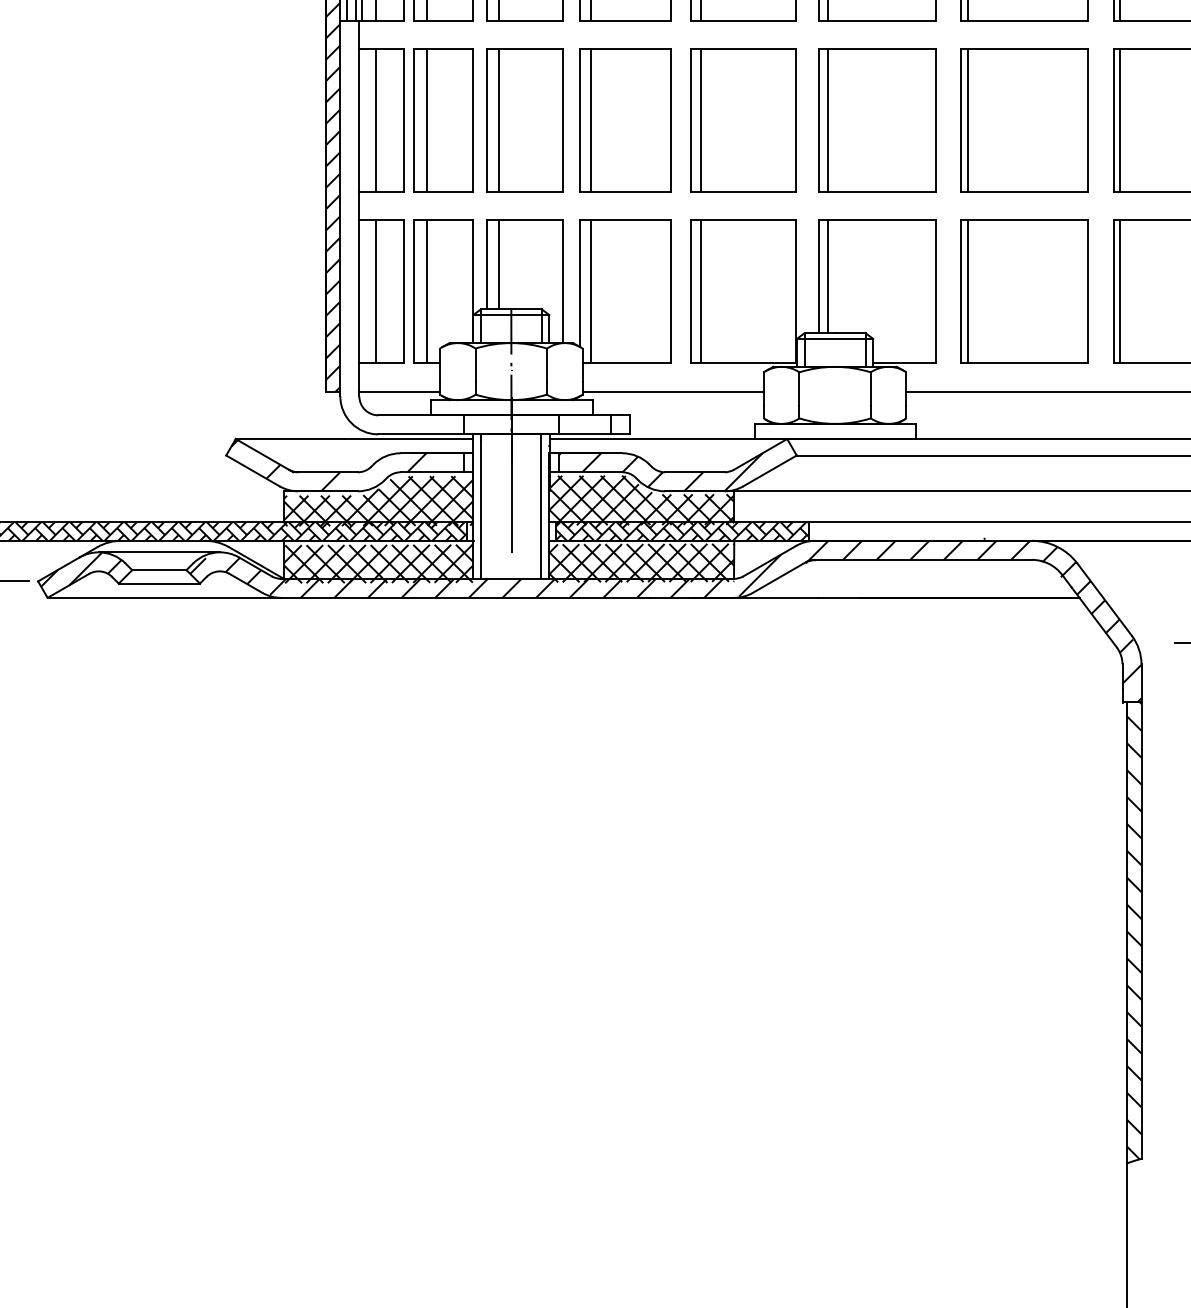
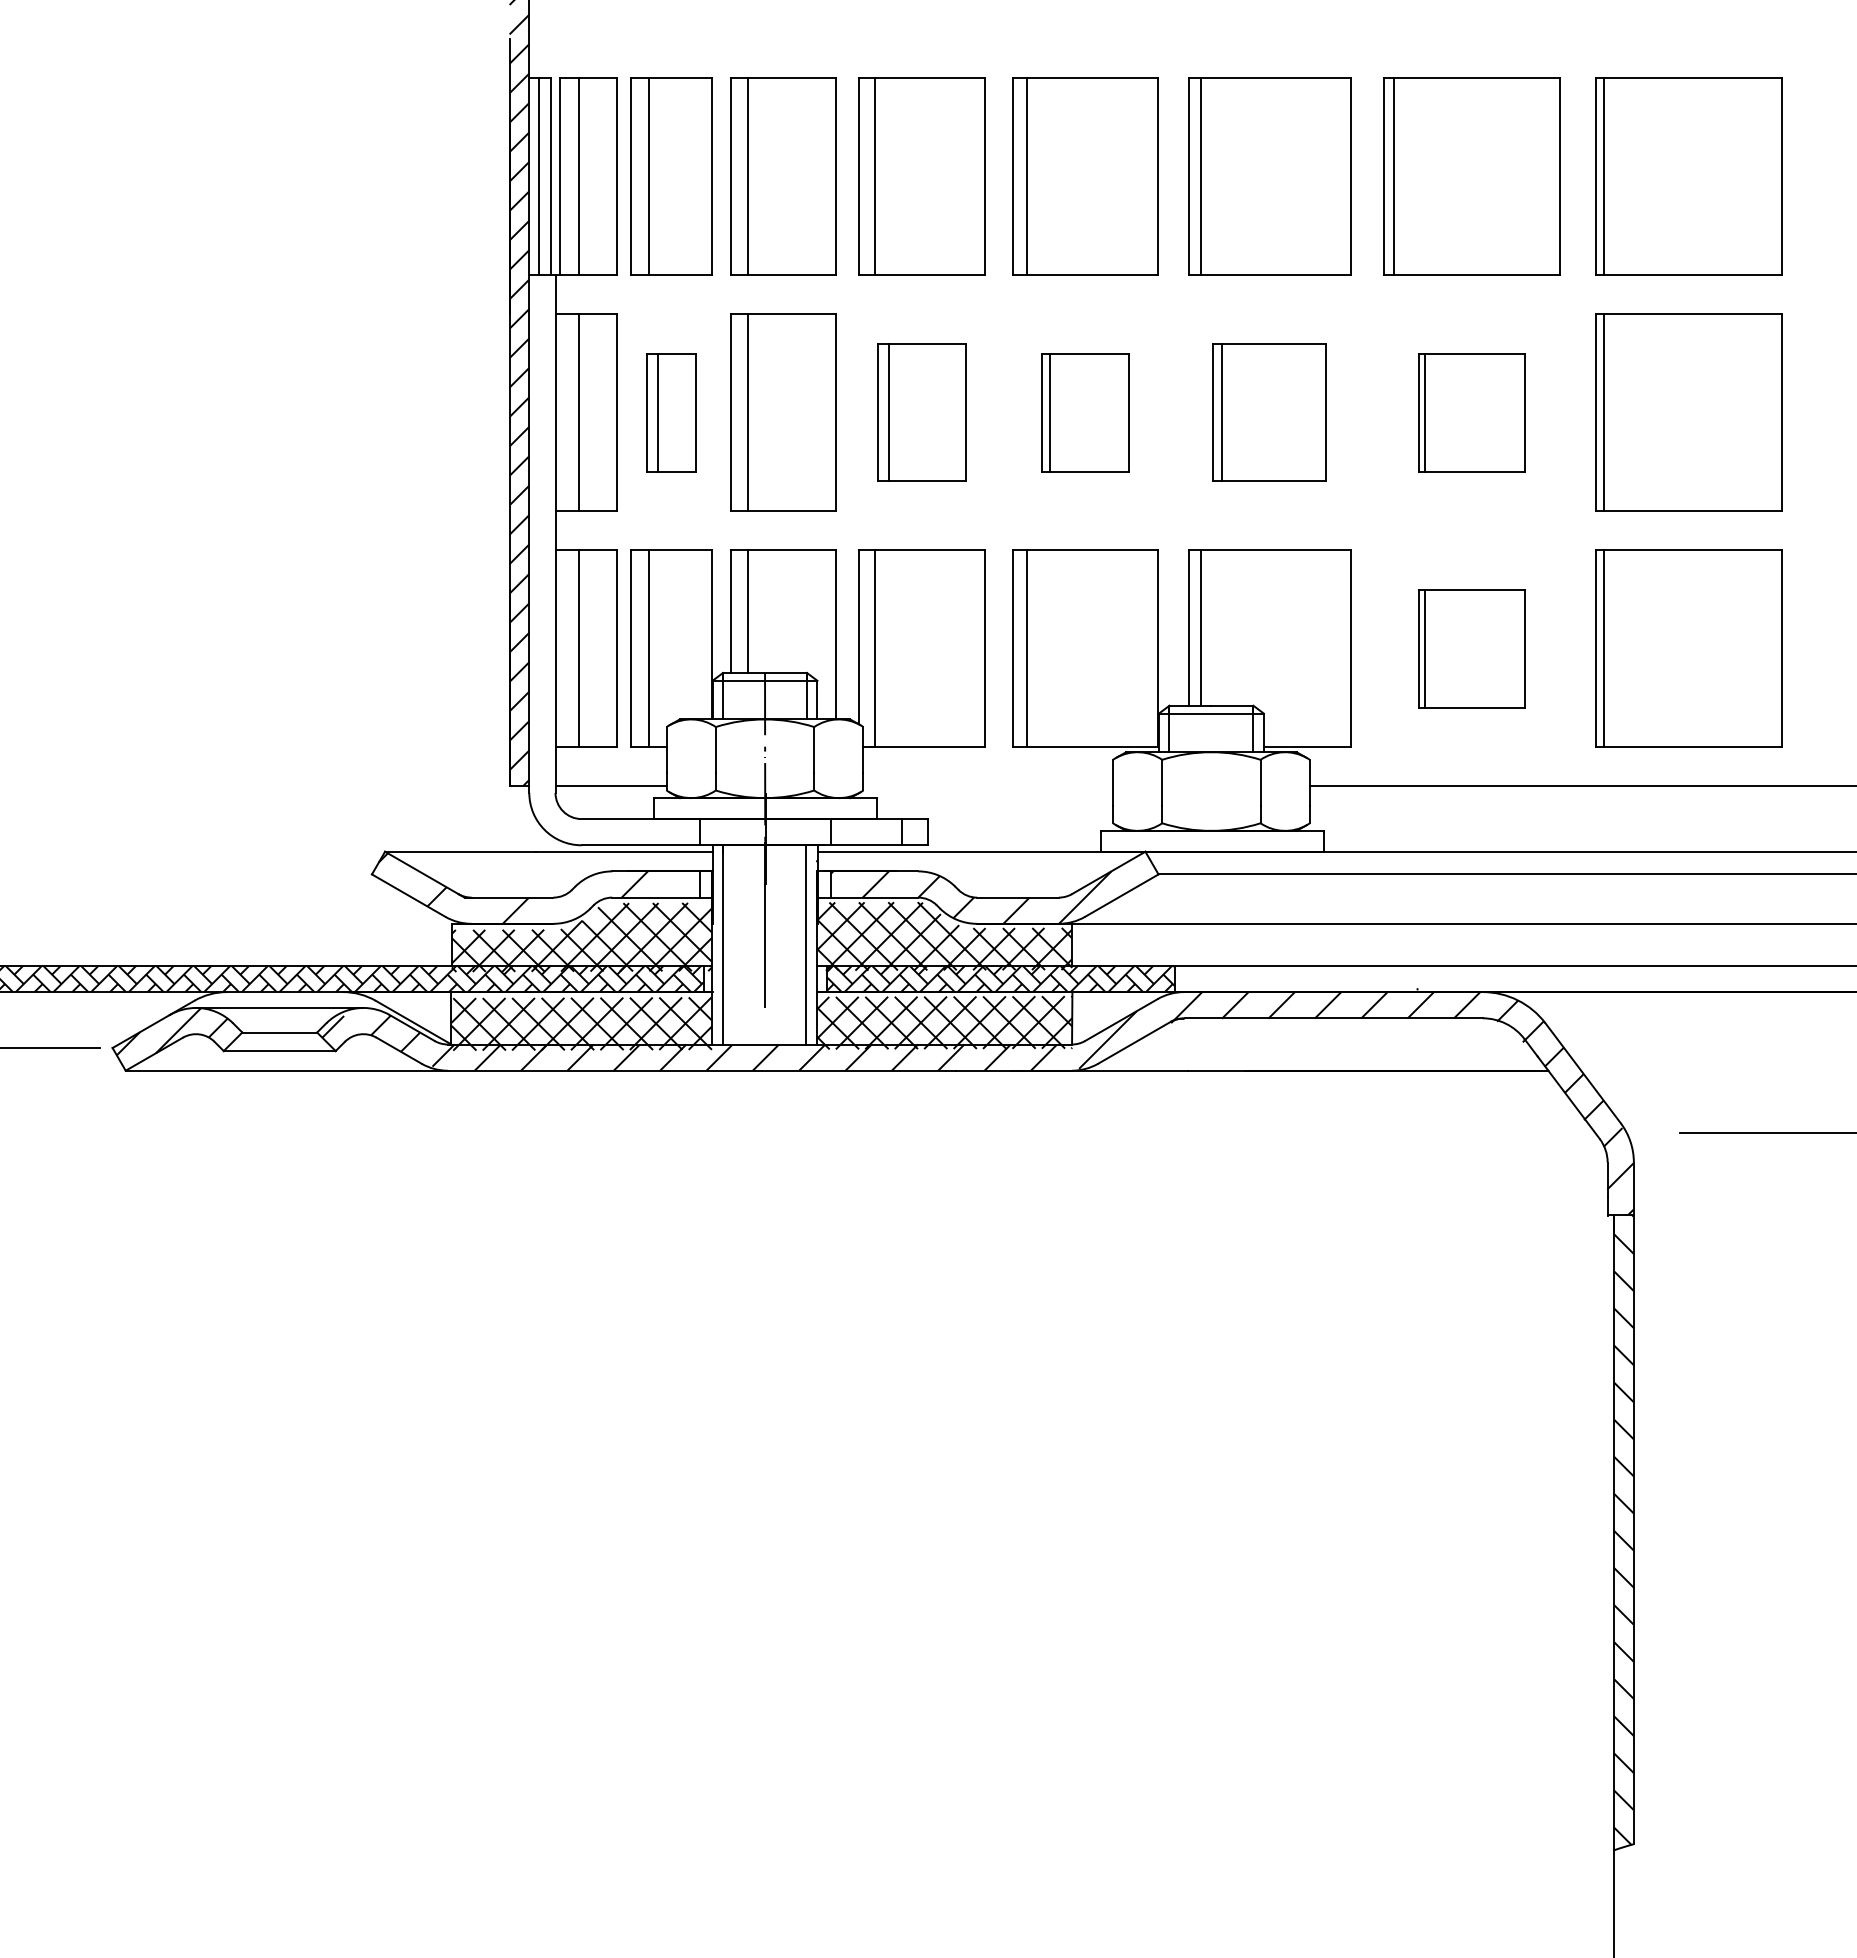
part: (443, 120) -> (671, 412), size x0.6
part: (624, 120) -> (921, 412), size x0.7
part: (743, 120) -> (1085, 412), size x0.6
part: (877, 120) -> (1269, 412), size x0.7
part: (1023, 120) -> (1471, 412), size x0.6
part: (1023, 291) -> (1471, 648), size x0.6
line: (673, 391) -> (988, 786), removed

